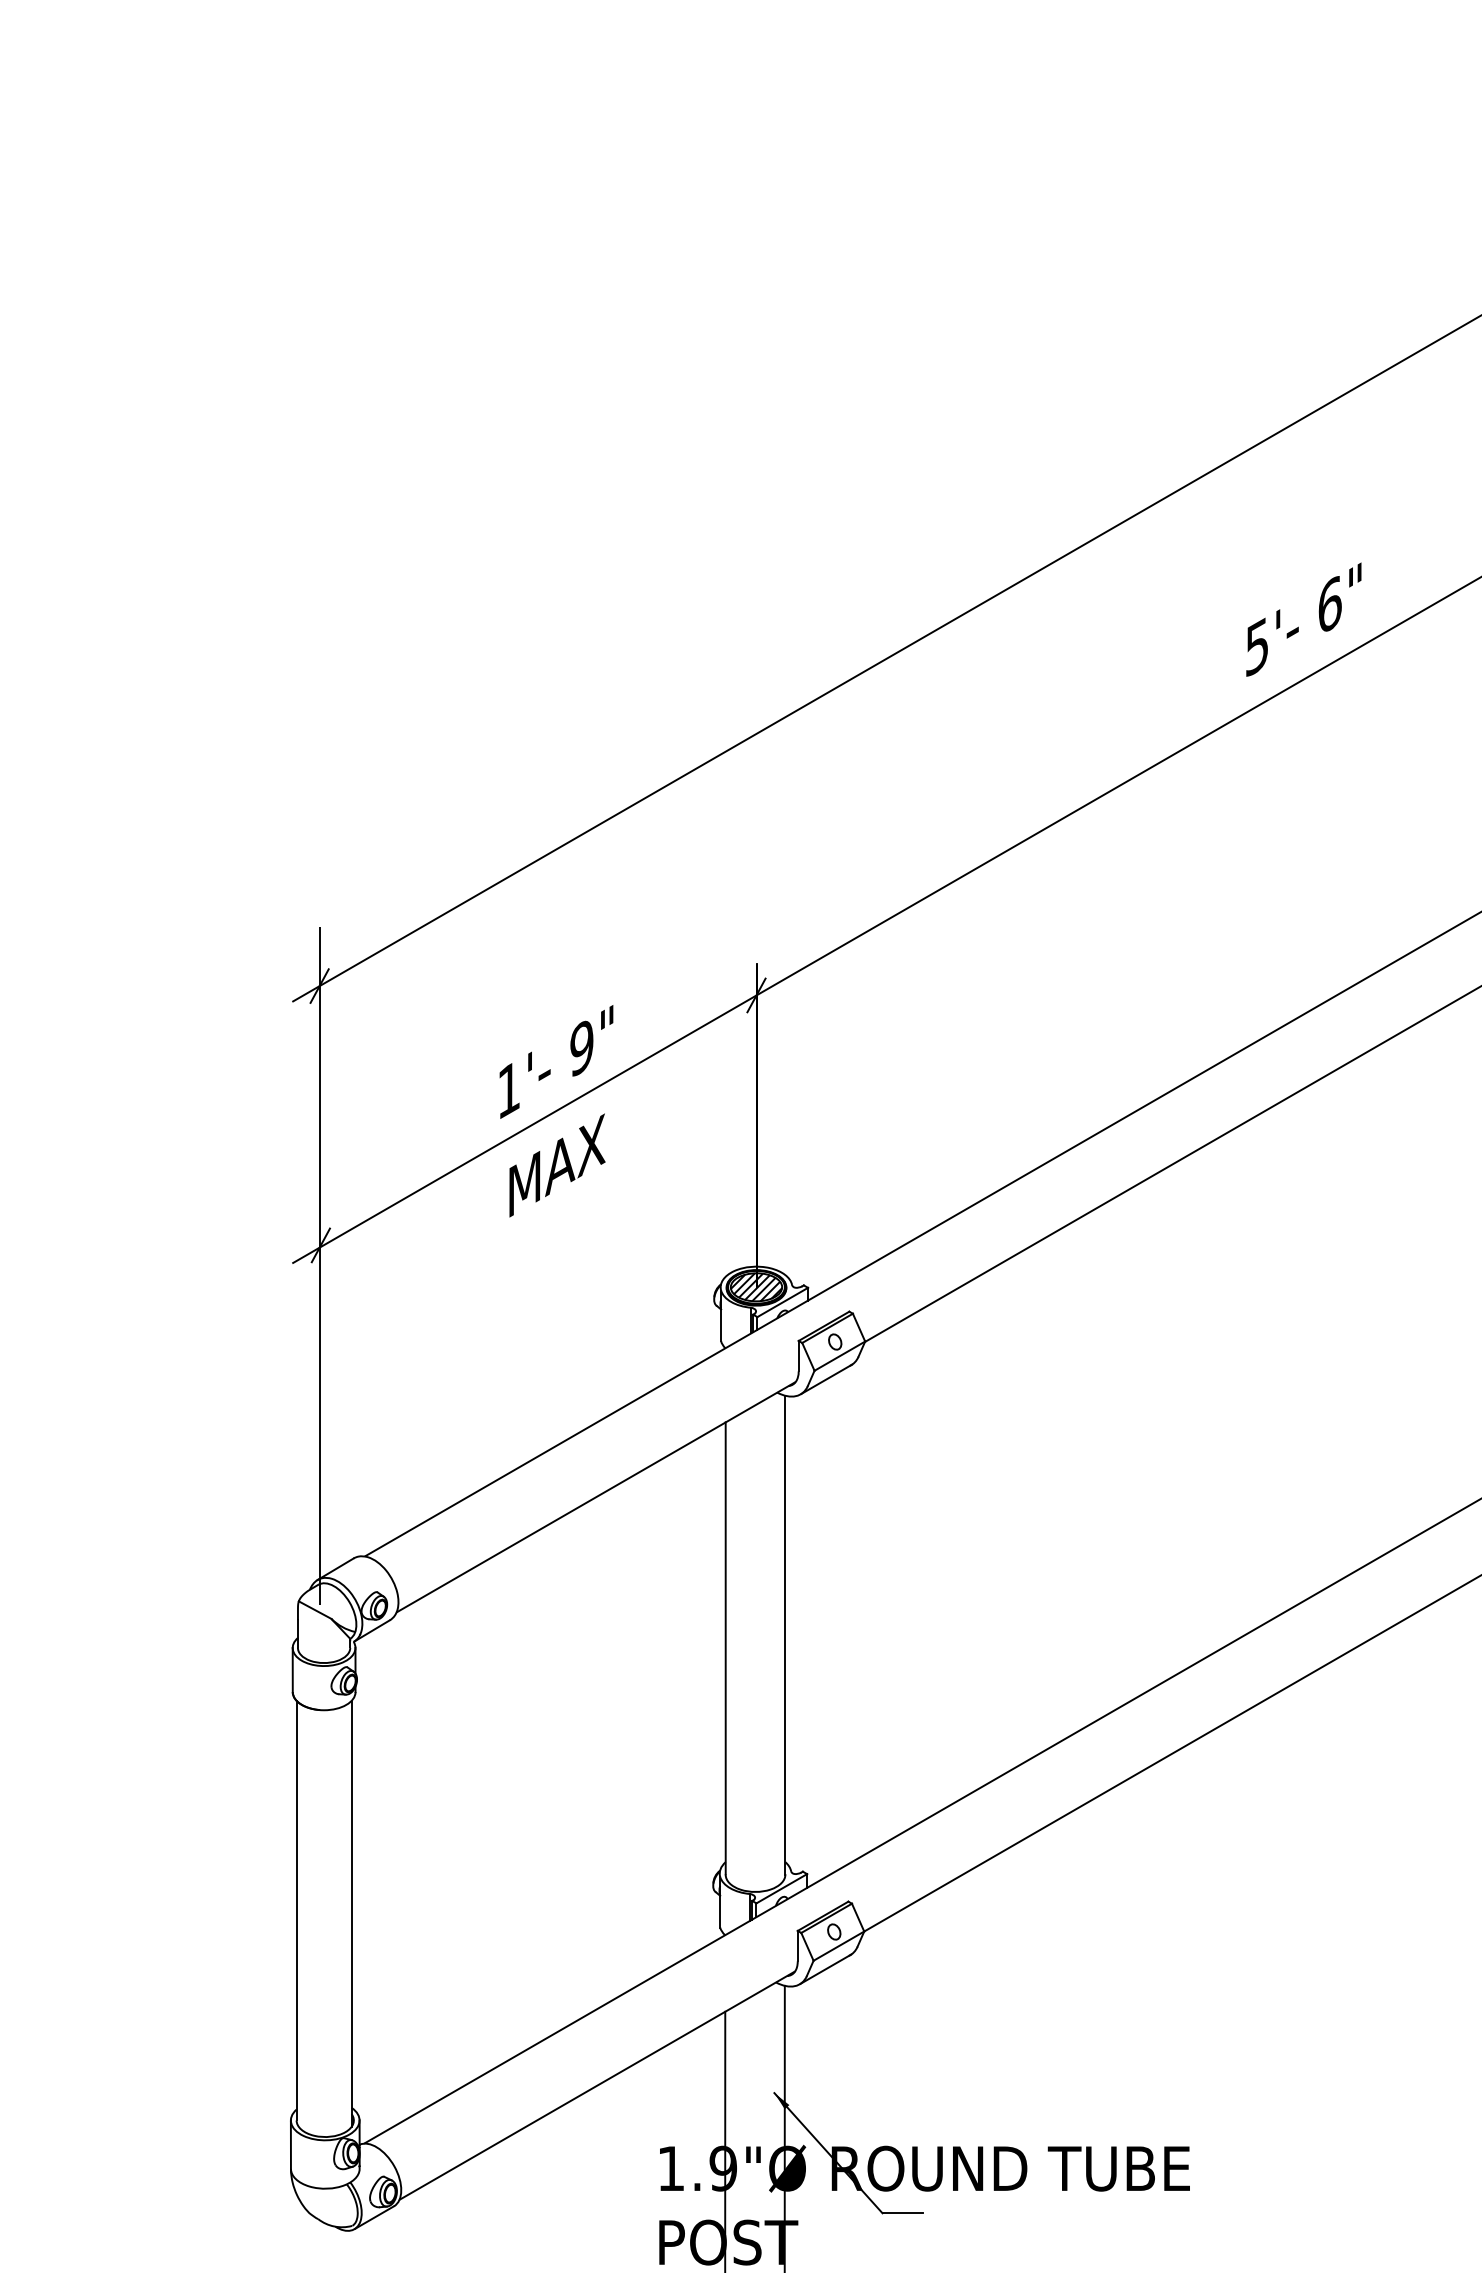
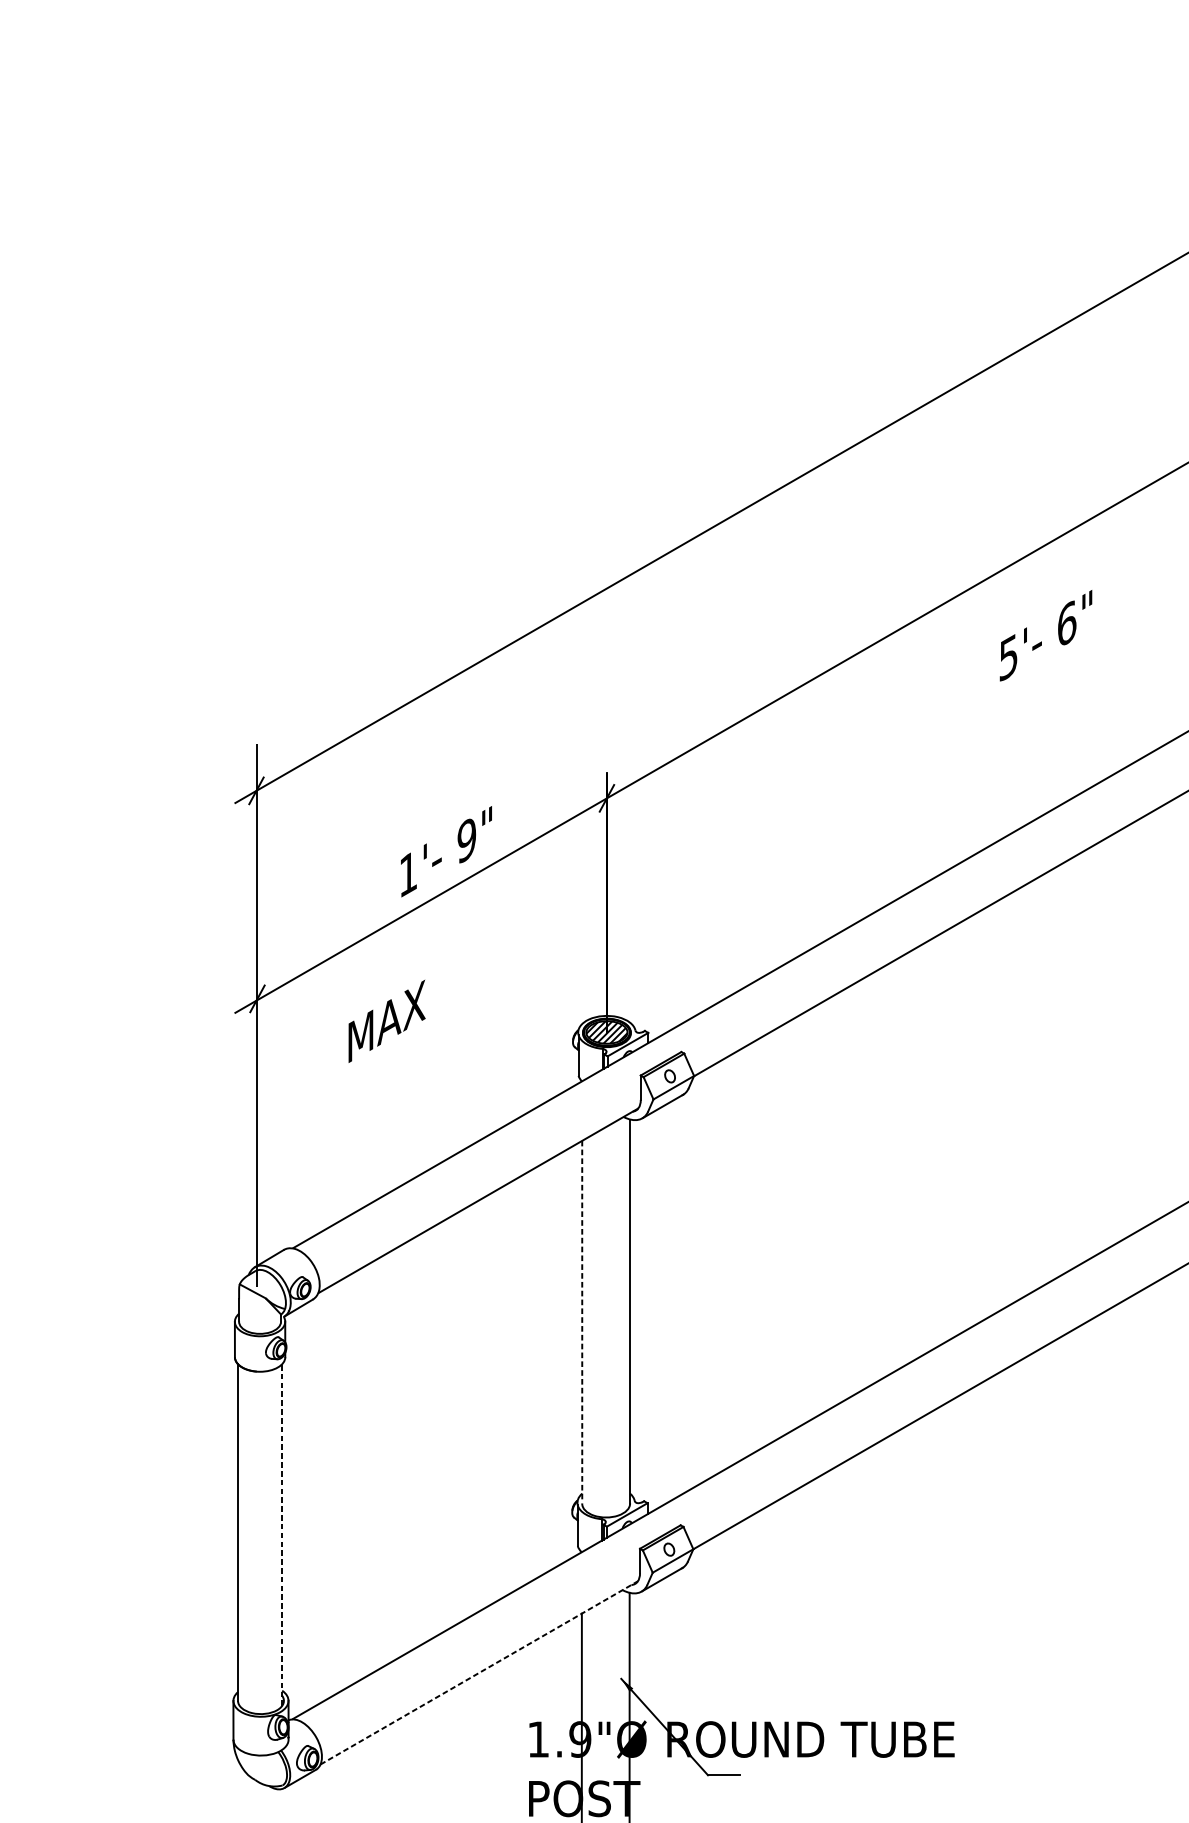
text: (1303, 619) -> (1045, 635), moved
text: (557, 1165) -> (387, 1021), moved
line: (725, 1648) -> (582, 1322), solid -> dashed
line: (351, 1913) -> (282, 1534), solid -> dashed
line: (597, 2085) -> (479, 1672), solid -> dashed

